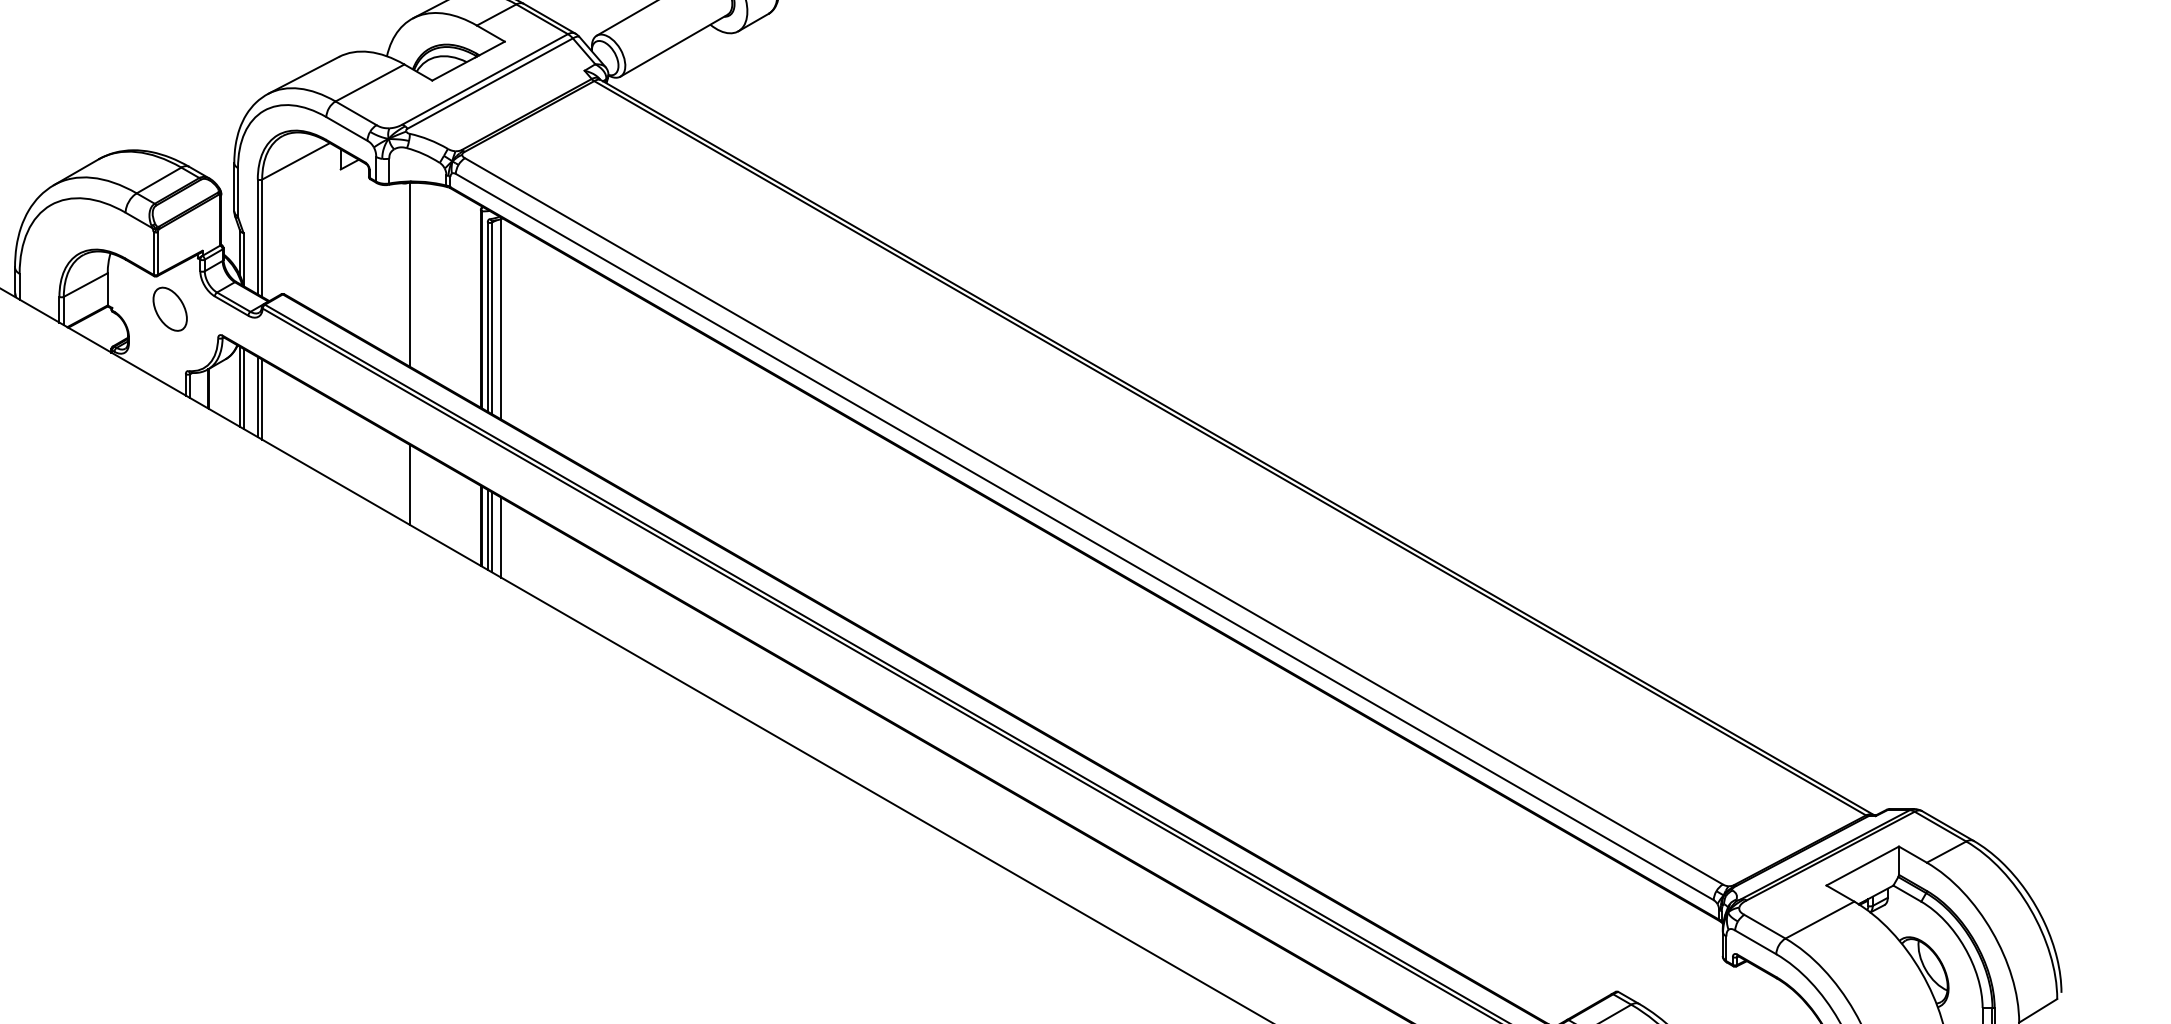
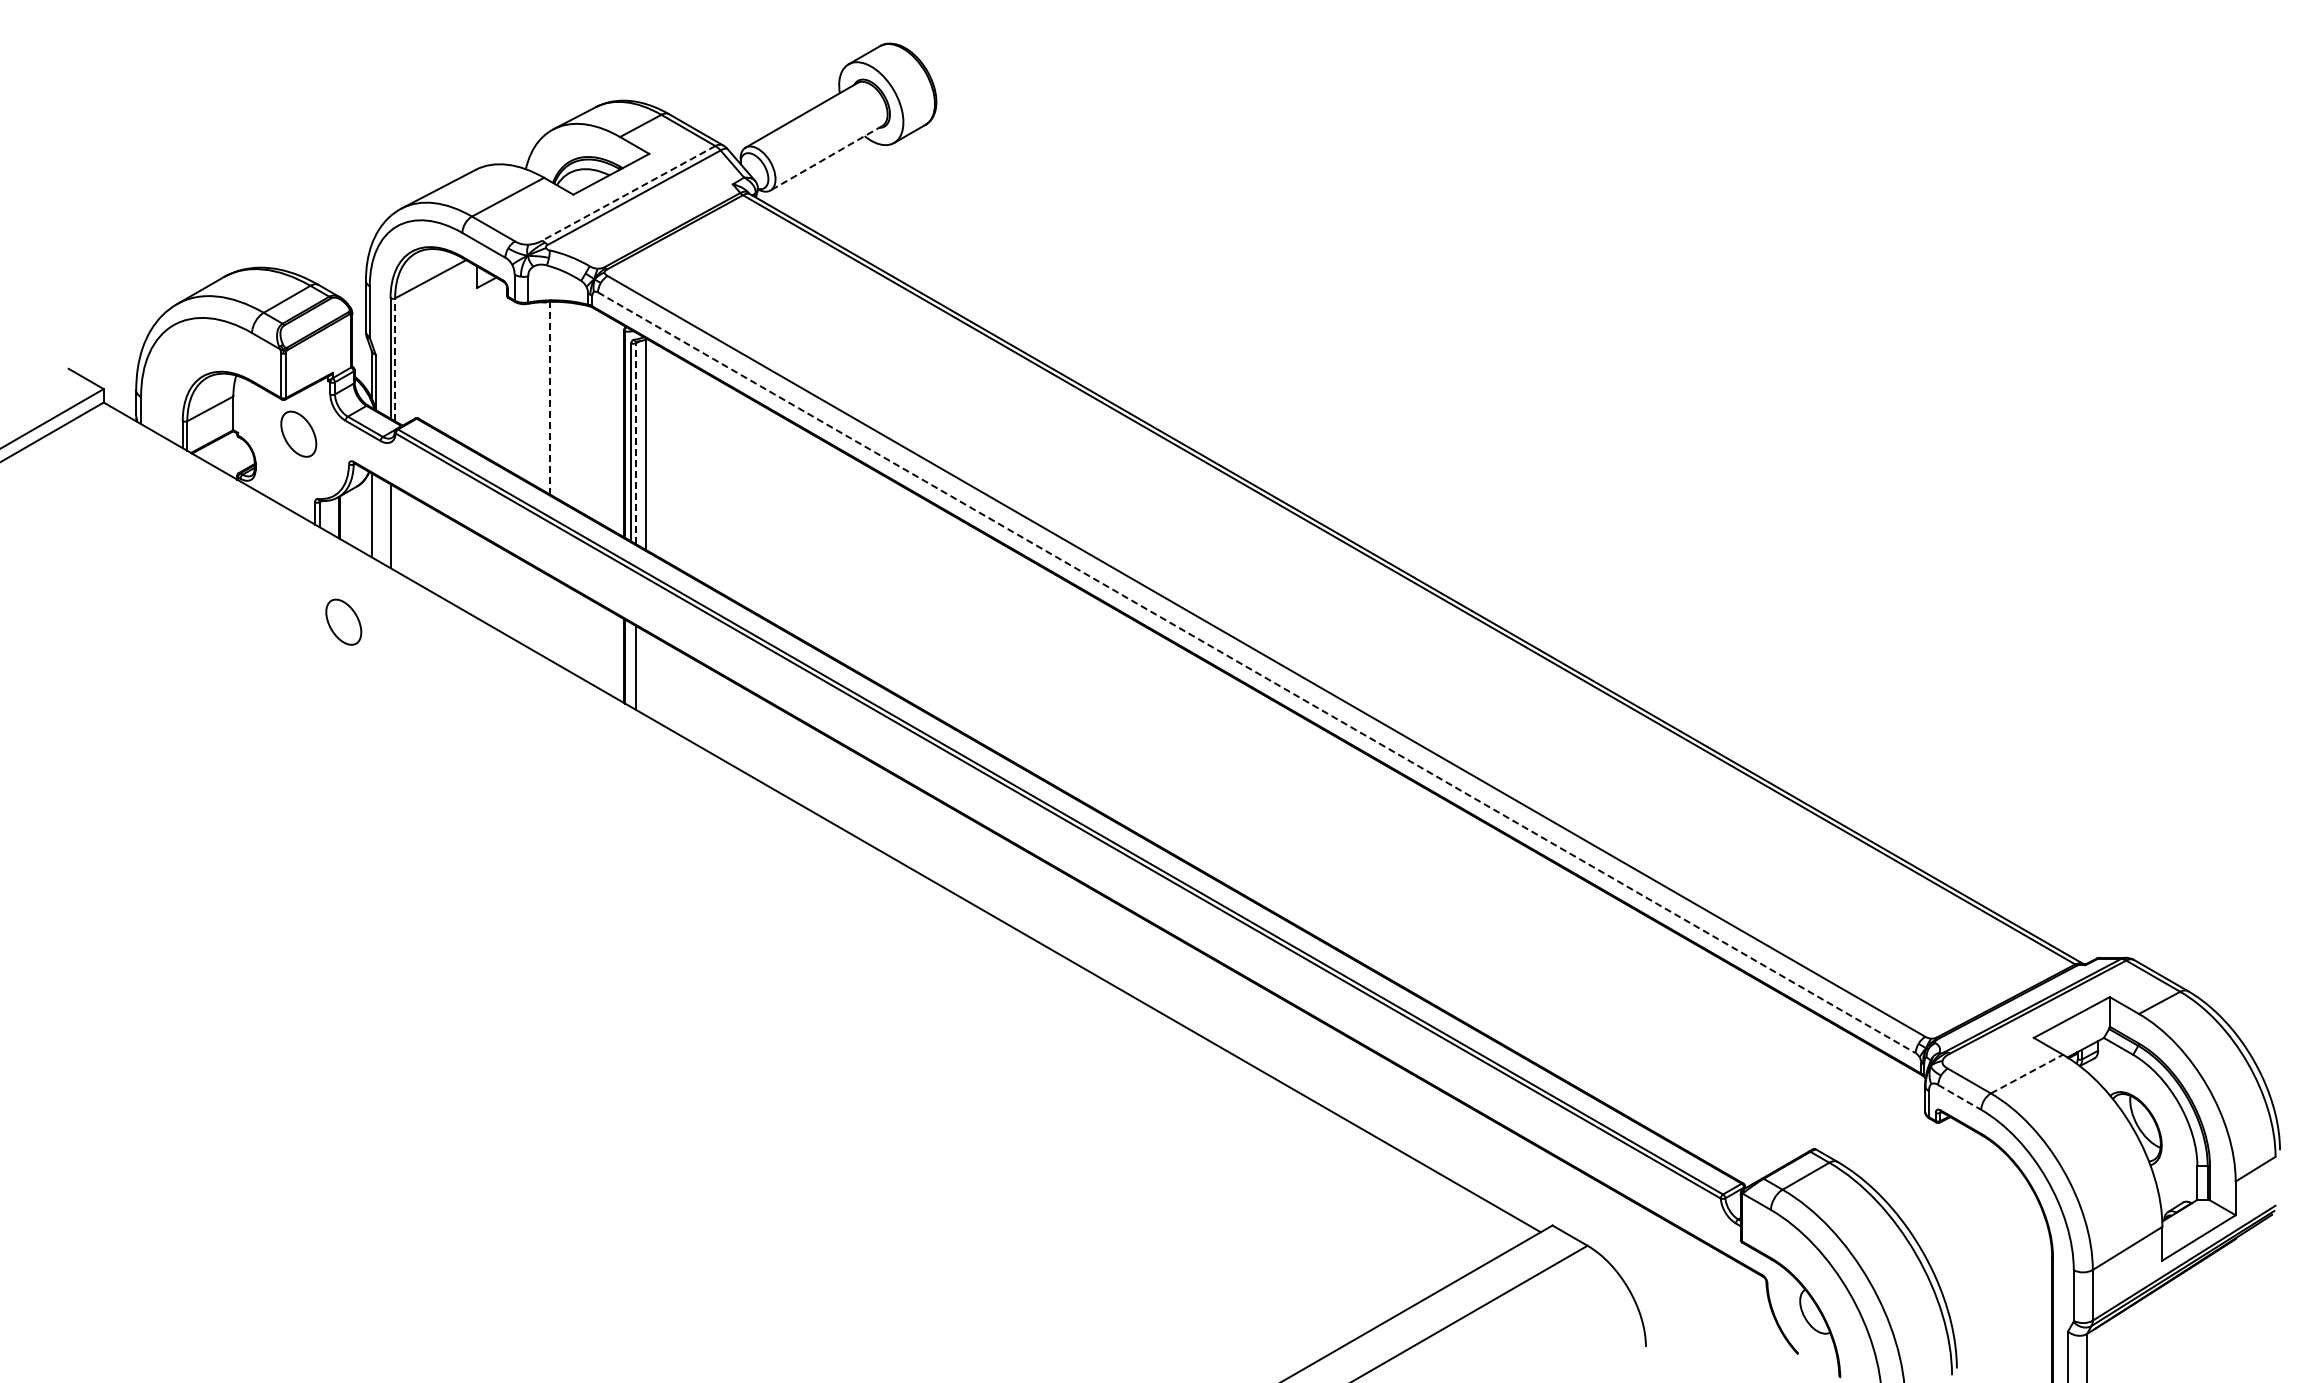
line: (673, 46) -> (826, 158), solid -> dashed
line: (484, 79) -> (628, 193), solid -> dashed
line: (262, 237) -> (395, 359), solid -> dashed
line: (410, 274) -> (550, 397), solid -> dashed
line: (492, 318) -> (636, 443), solid -> dashed
line: (243, 388) -> (375, 517), removed
line: (262, 399) -> (395, 528), removed
line: (410, 485) -> (550, 618), removed
part: (212, 488) -> (343, 621), added
line: (487, 530) -> (631, 665), removed
line: (1084, 536) -> (1256, 672), solid -> dashed
line: (501, 537) -> (645, 673), removed
line: (1819, 920) -> (2026, 1074), solid -> dashed
line: (1755, 942) -> (1959, 1097), solid -> dashed

